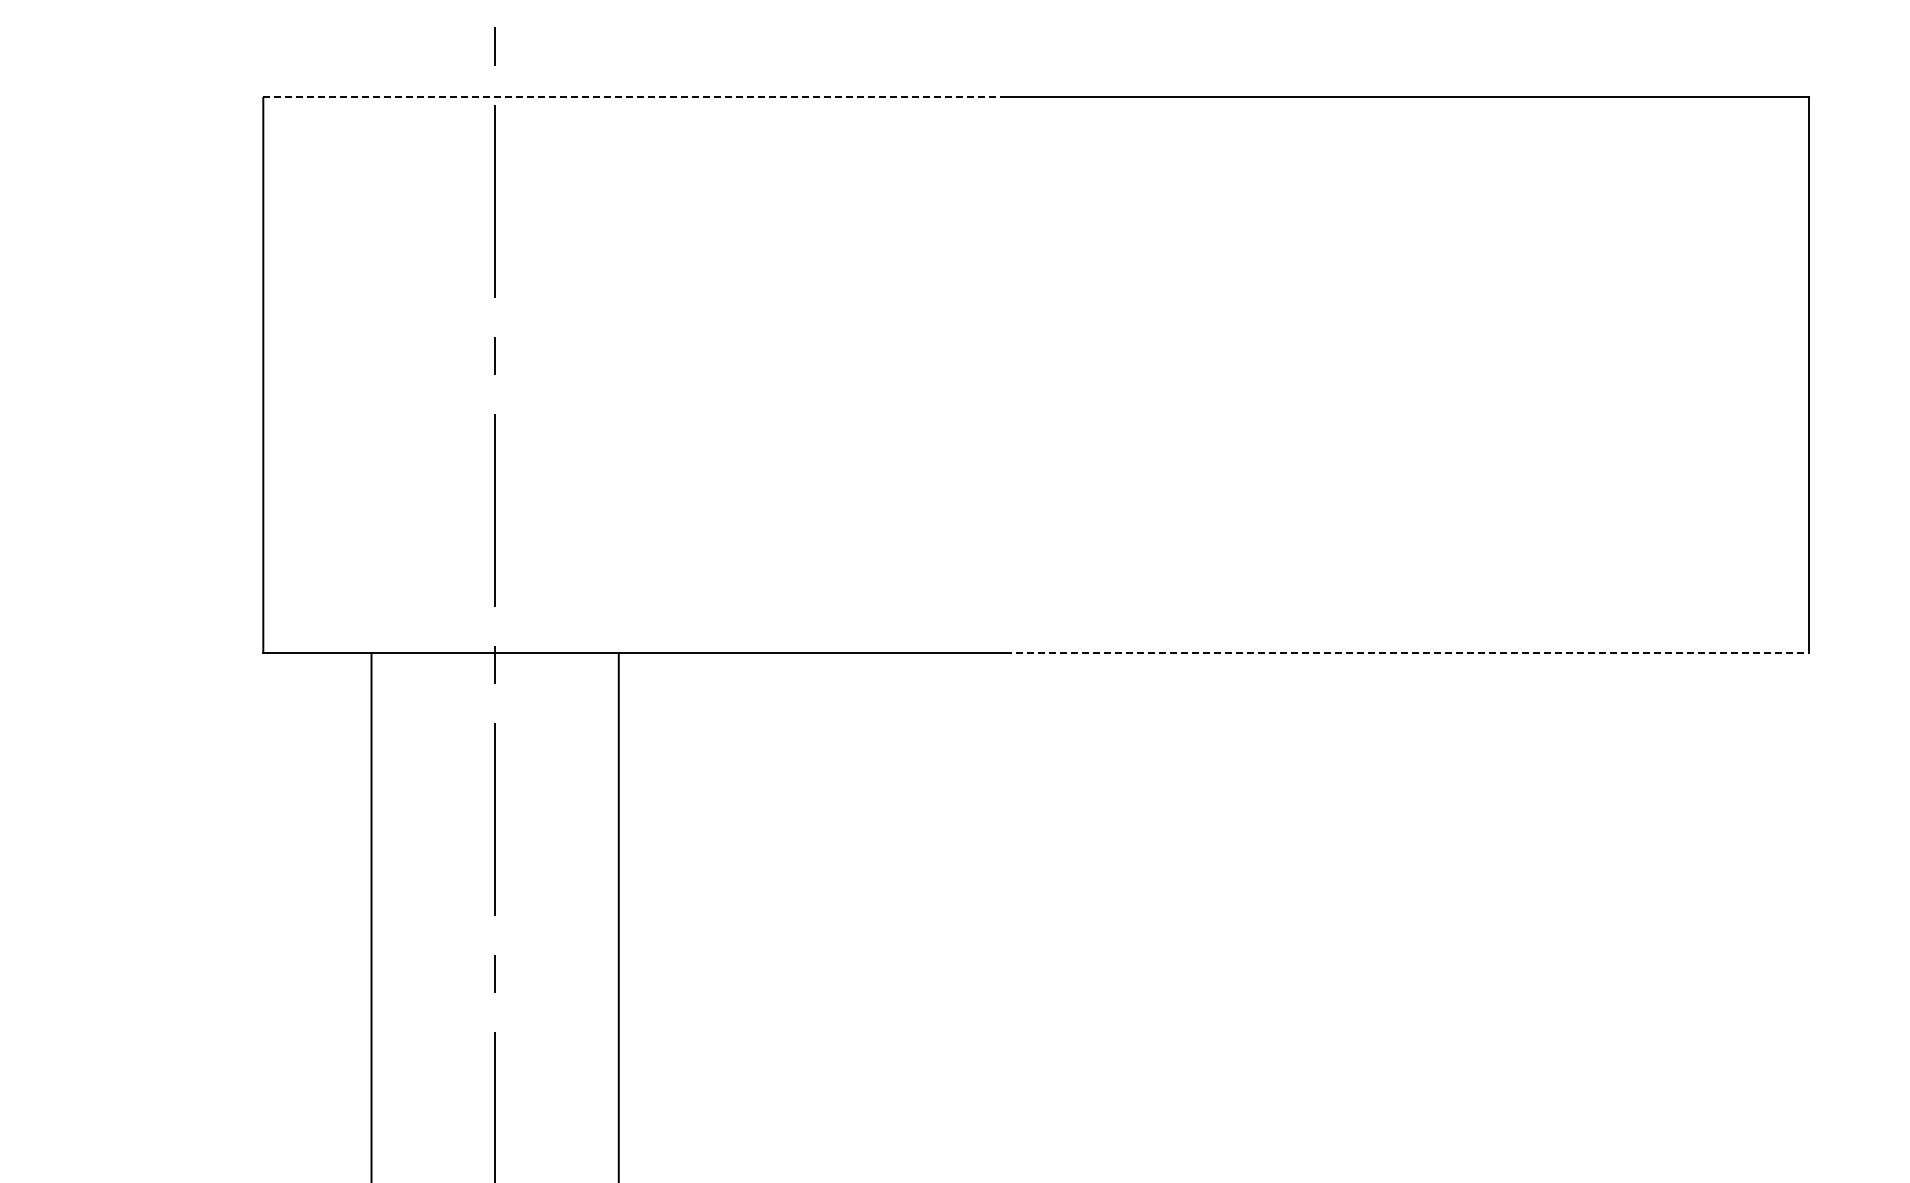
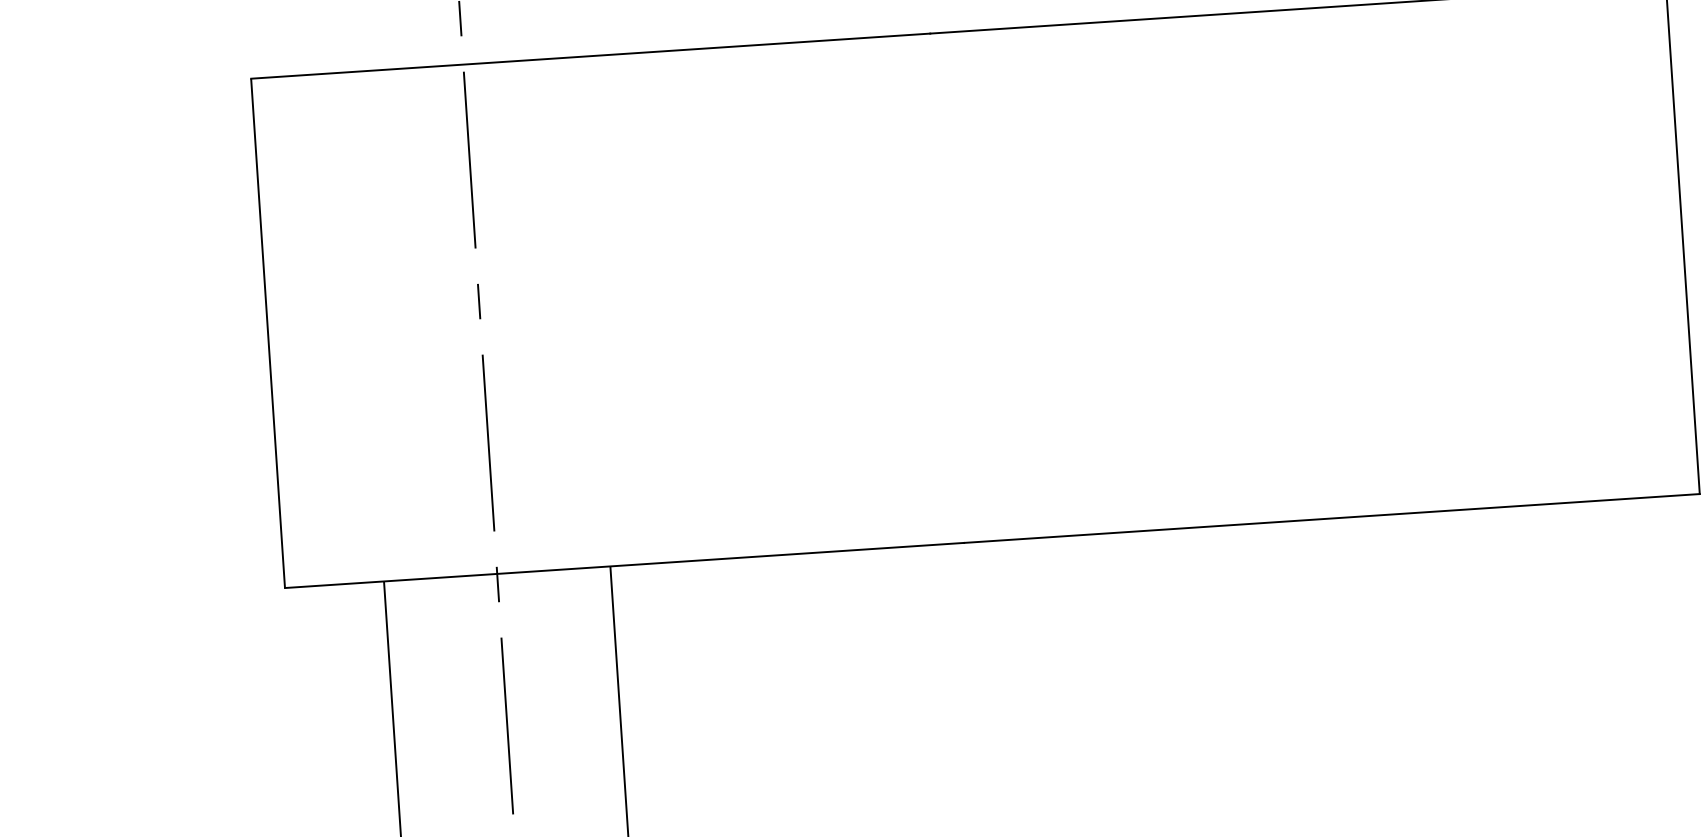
line: (634, 96) -> (590, 55), dashed -> solid
line: (1407, 653) -> (1332, 518), dashed -> solid

